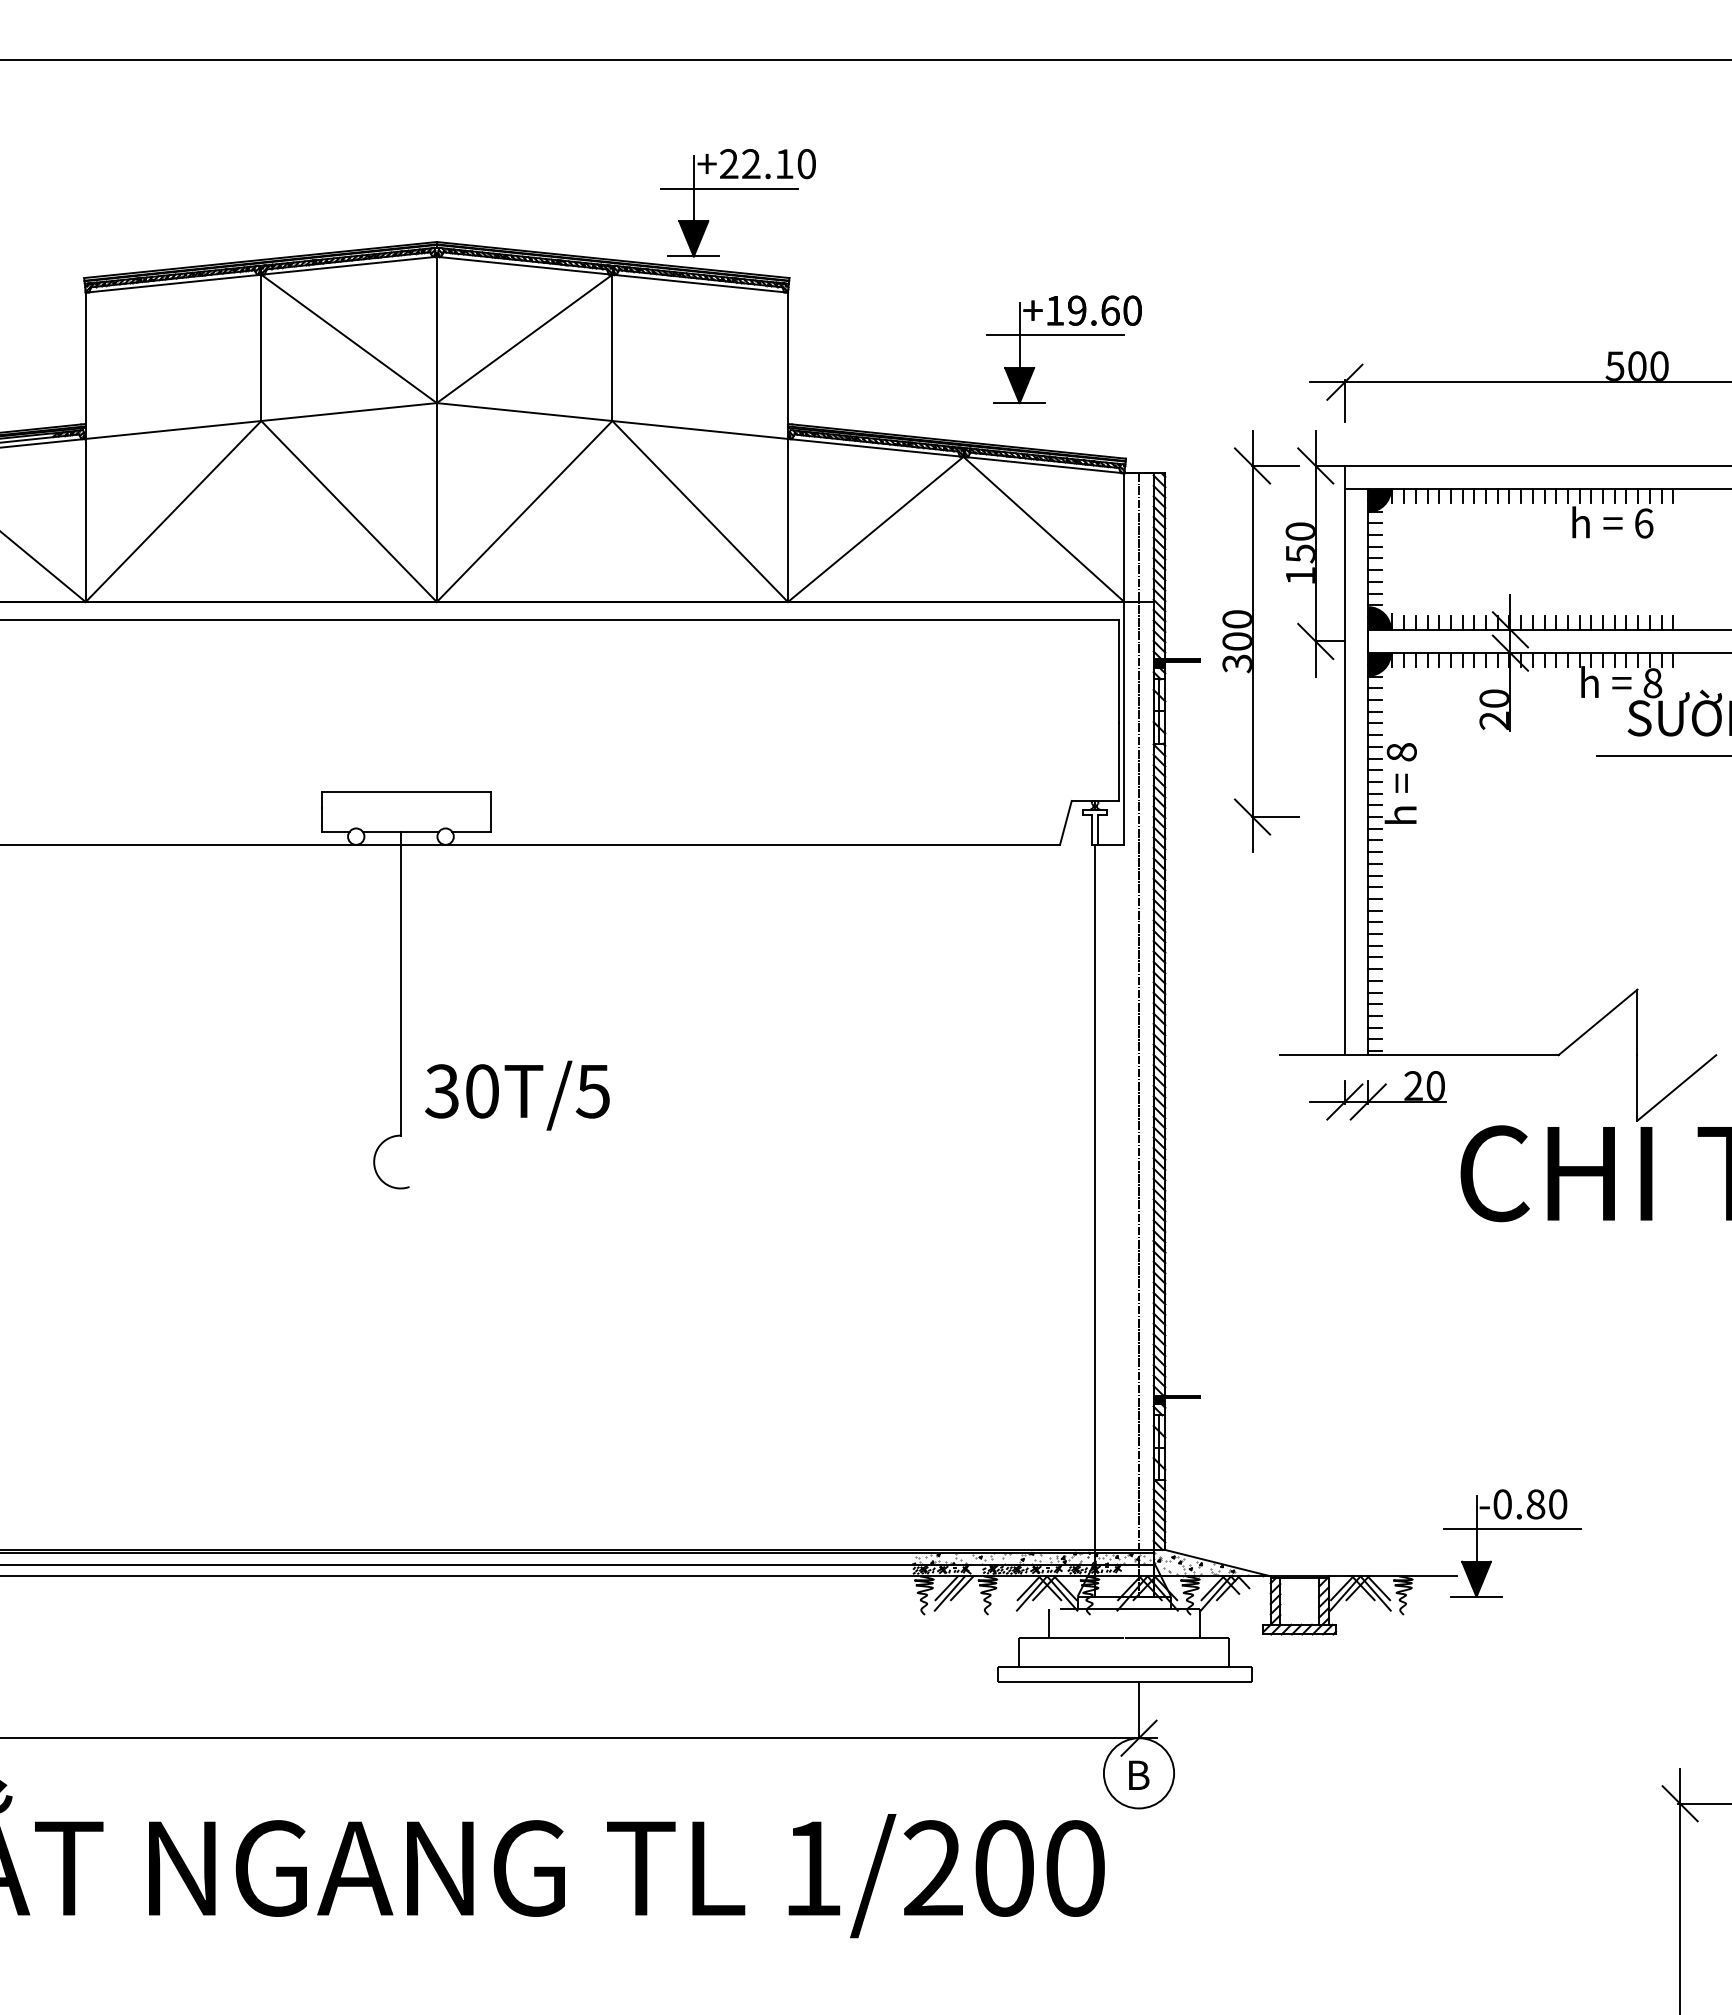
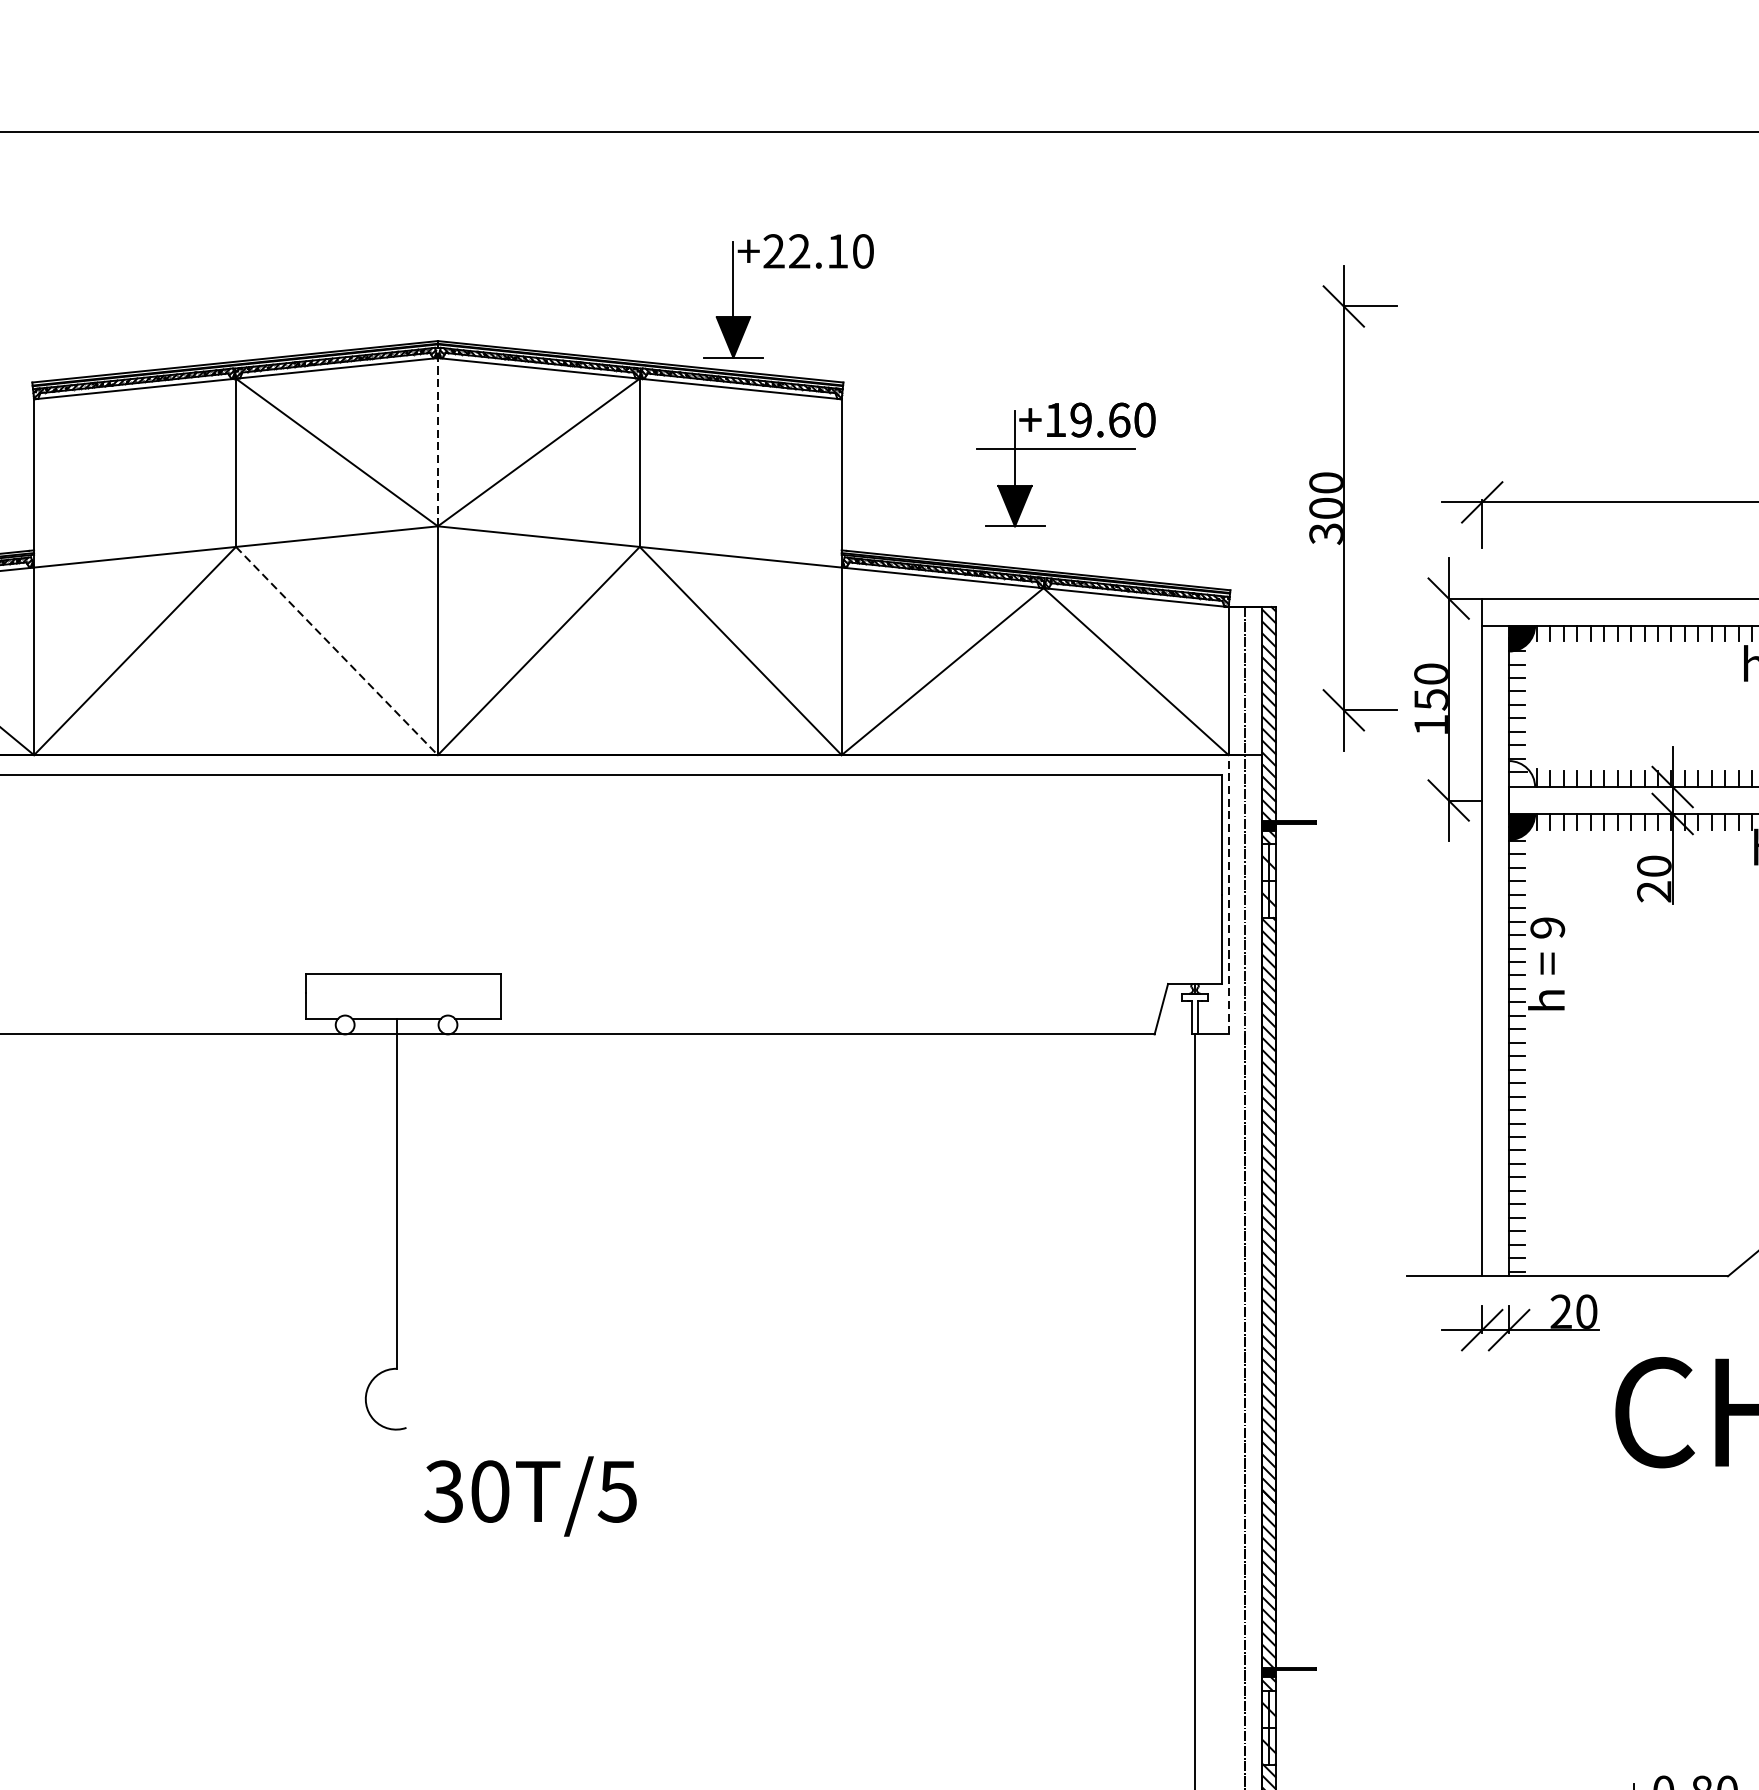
line: (729, 188) -> (774, 279), removed
line: (436, 329) -> (437, 441), solid -> dashed
part: (1063, 335) -> (1065, 448), moved
line: (349, 511) -> (337, 651), solid -> dashed
fill: (1379, 618) -> (1522, 774), removed
part: (1253, 641) -> (1344, 508), moved
line: (1124, 722) -> (1228, 893), solid -> dashed
text: (1401, 752) -> (1547, 928), 8 -> 9
text: (517, 1095) -> (530, 1496), moved

